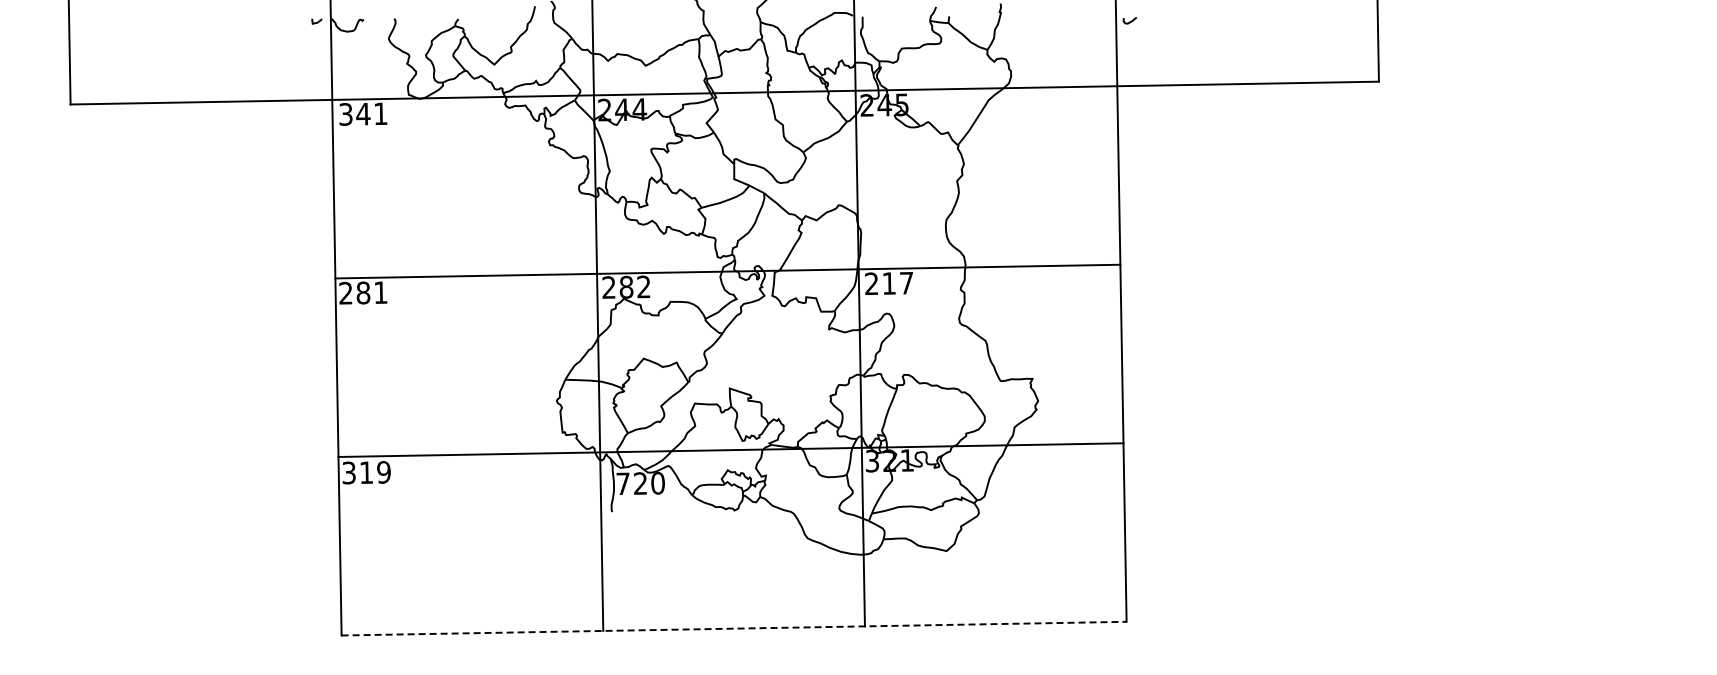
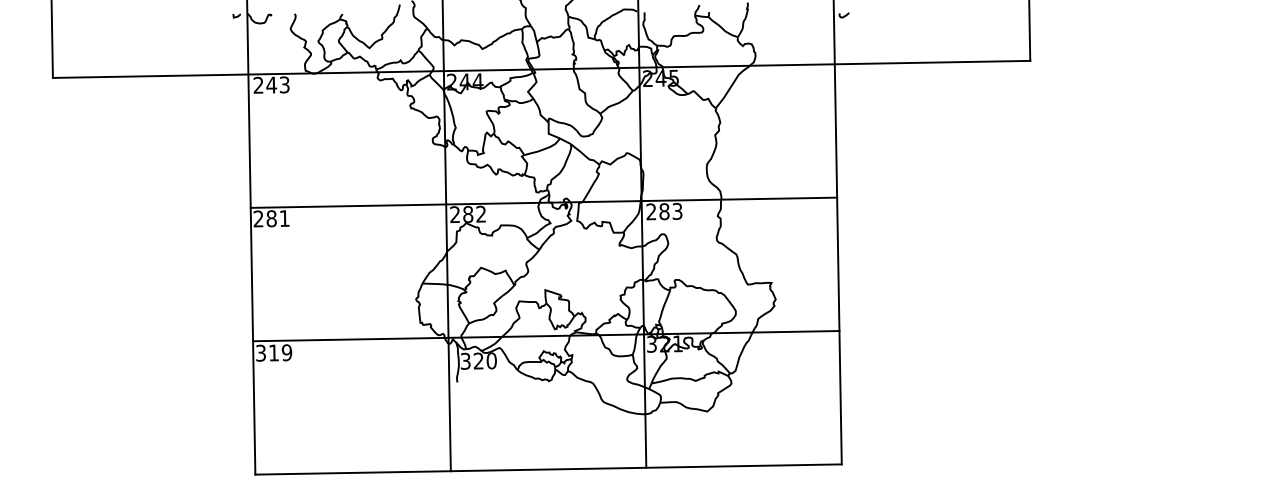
text: (363, 113) -> (271, 84), 341 -> 243
text: (897, 282) -> (670, 210), 217 -> 283
text: (622, 483) -> (465, 361), 720 -> 320
line: (734, 628) -> (548, 469), dashed -> solid

